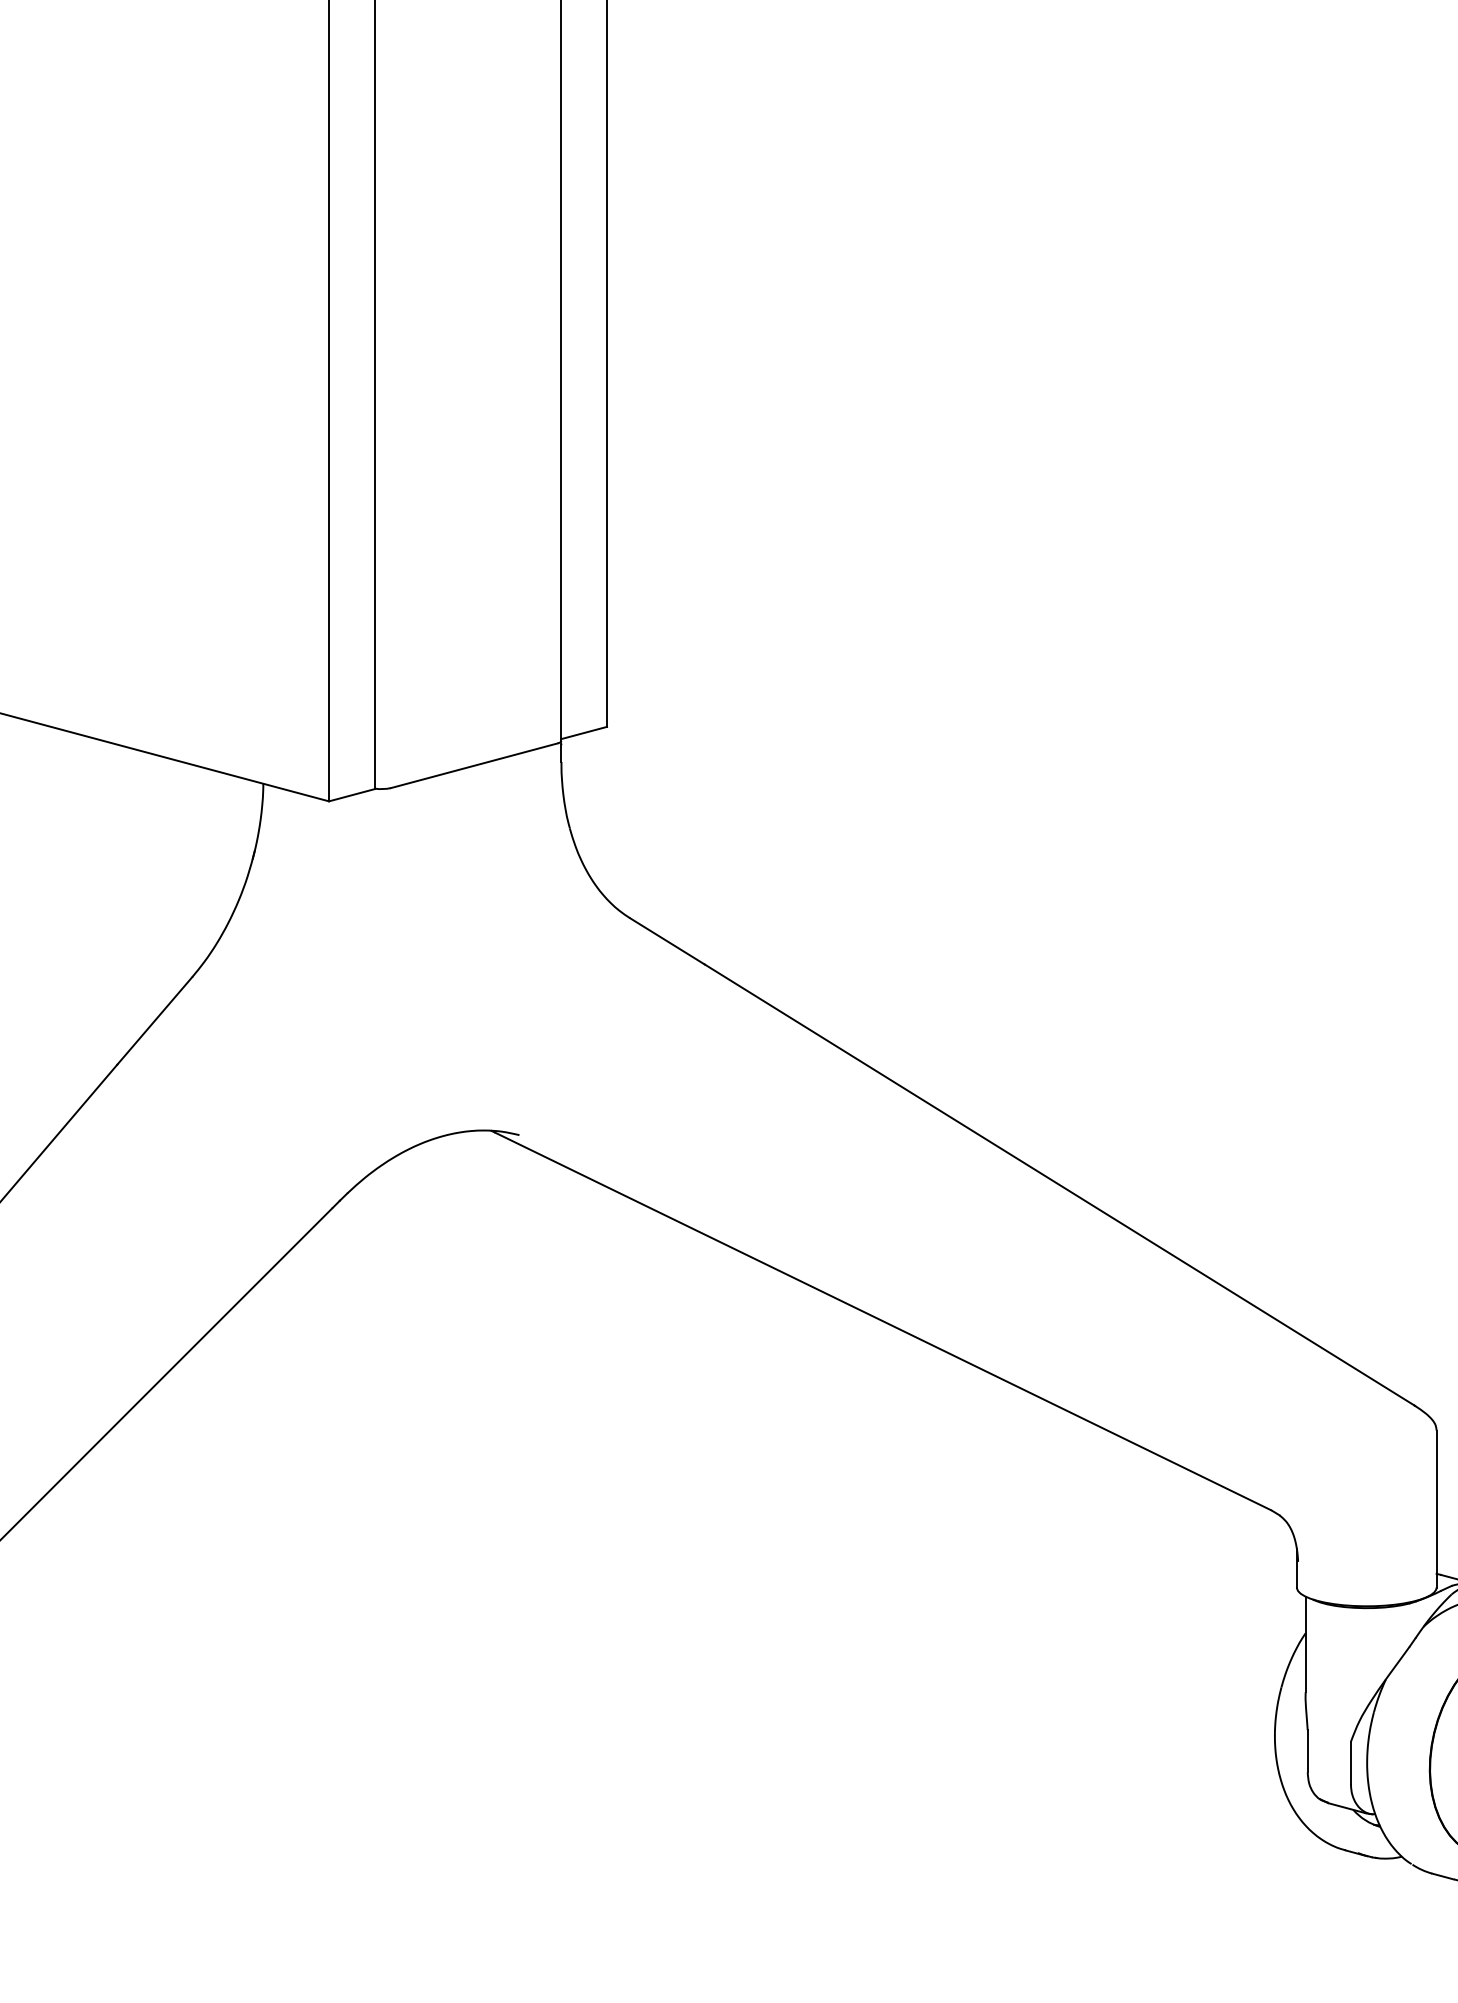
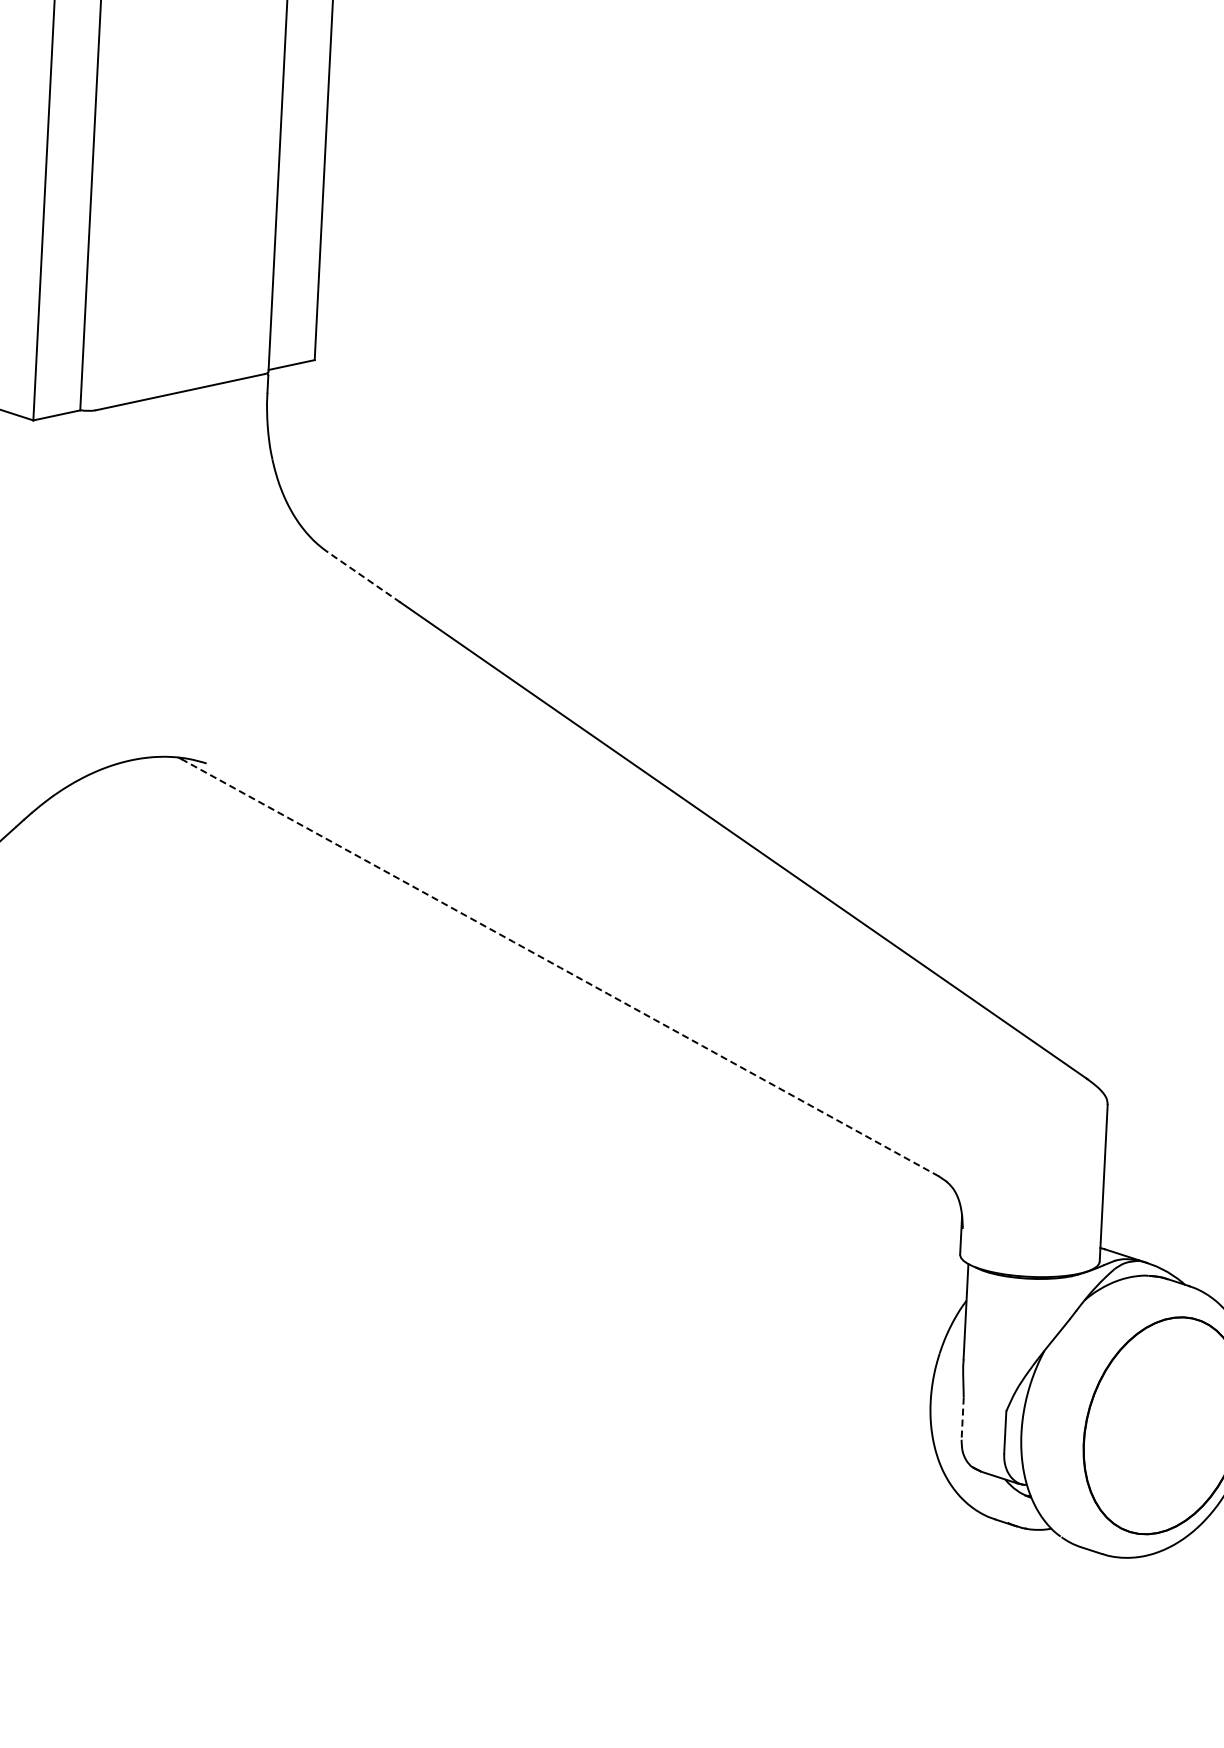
line: (667, 941) -> (364, 577), solid -> dashed
arc: (883, 1321) -> (560, 967), solid -> dashed
line: (1307, 1751) -> (962, 1418), solid -> dashed

